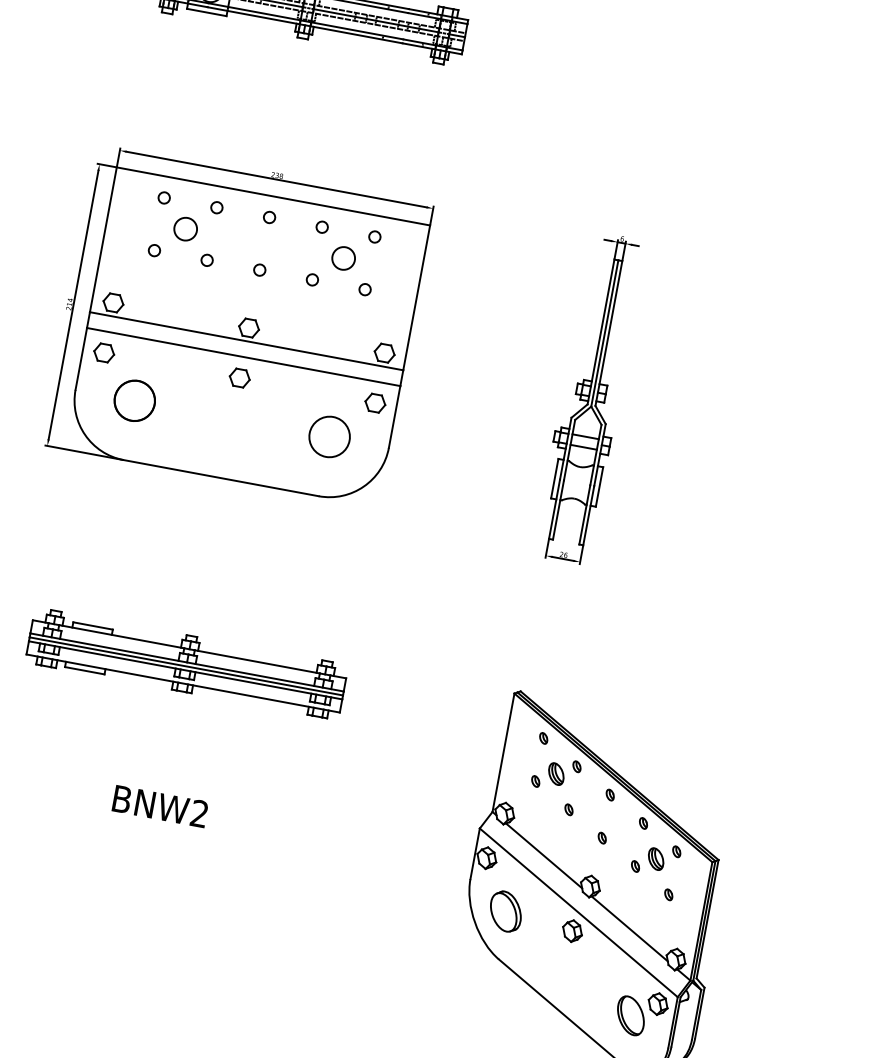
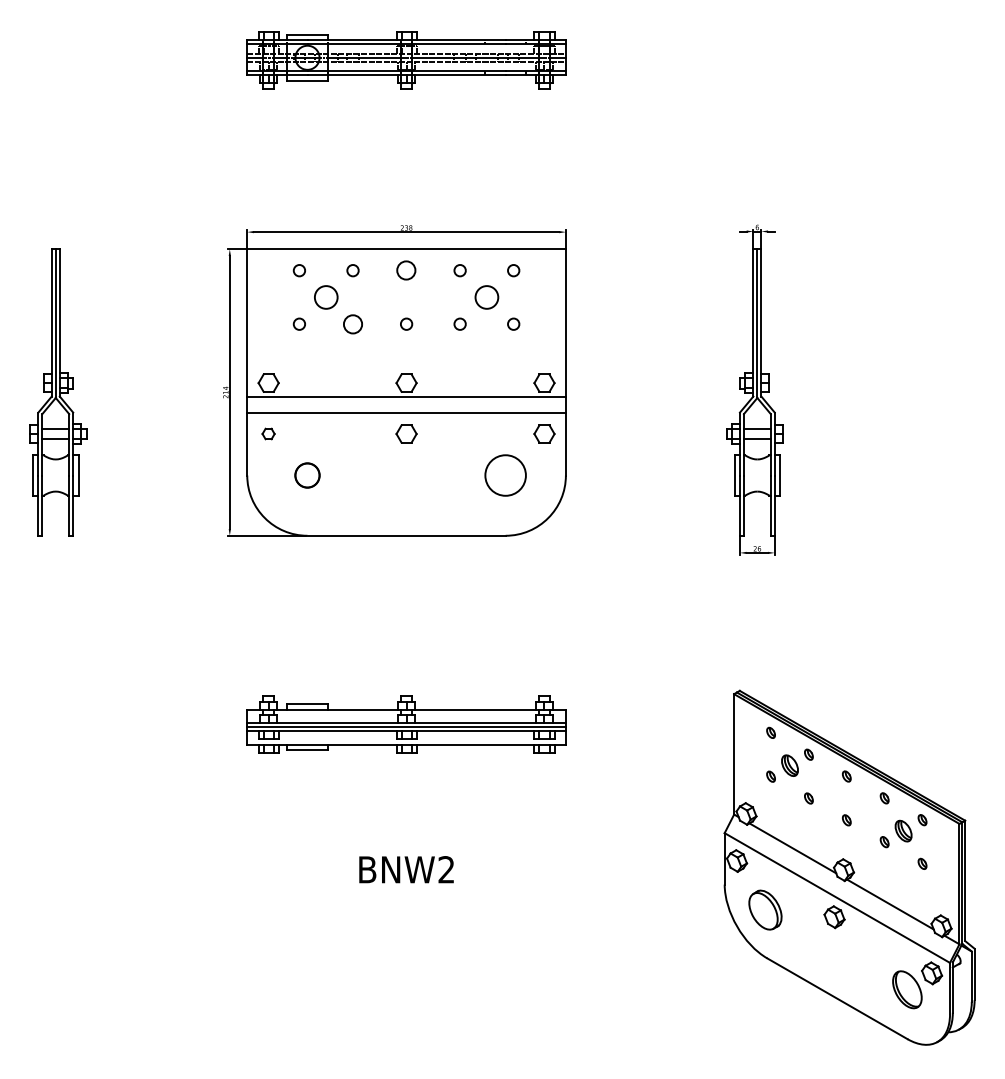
circle: (269, 217) -> (406, 270), size x1.6
circle: (206, 259) -> (352, 323), size x1.6
part: (104, 352) -> (268, 433), size x0.6
circle: (134, 400) -> (307, 475), size x0.6

